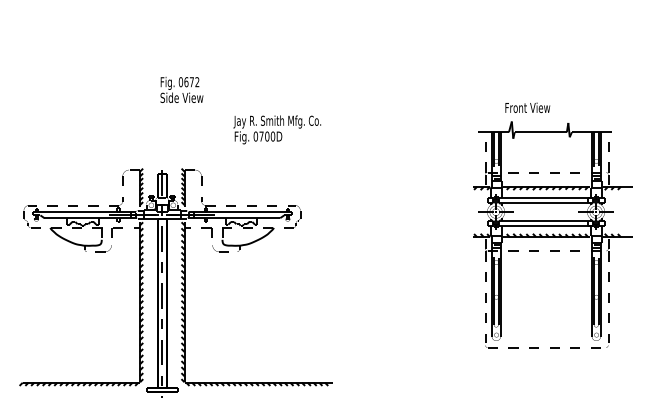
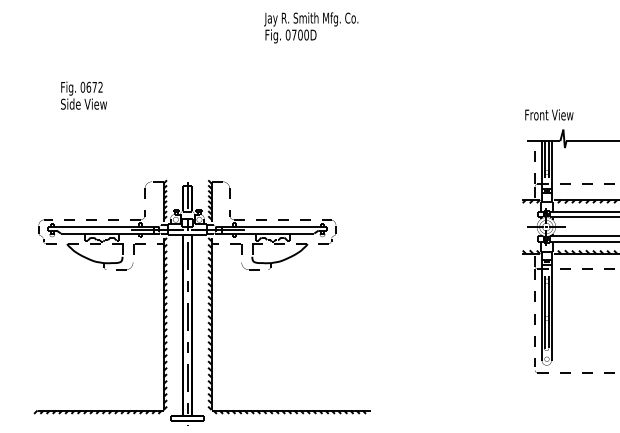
text: (181, 89) -> (83, 95), moved
text: (527, 107) -> (549, 114), moved
text: (276, 129) -> (310, 27), moved

